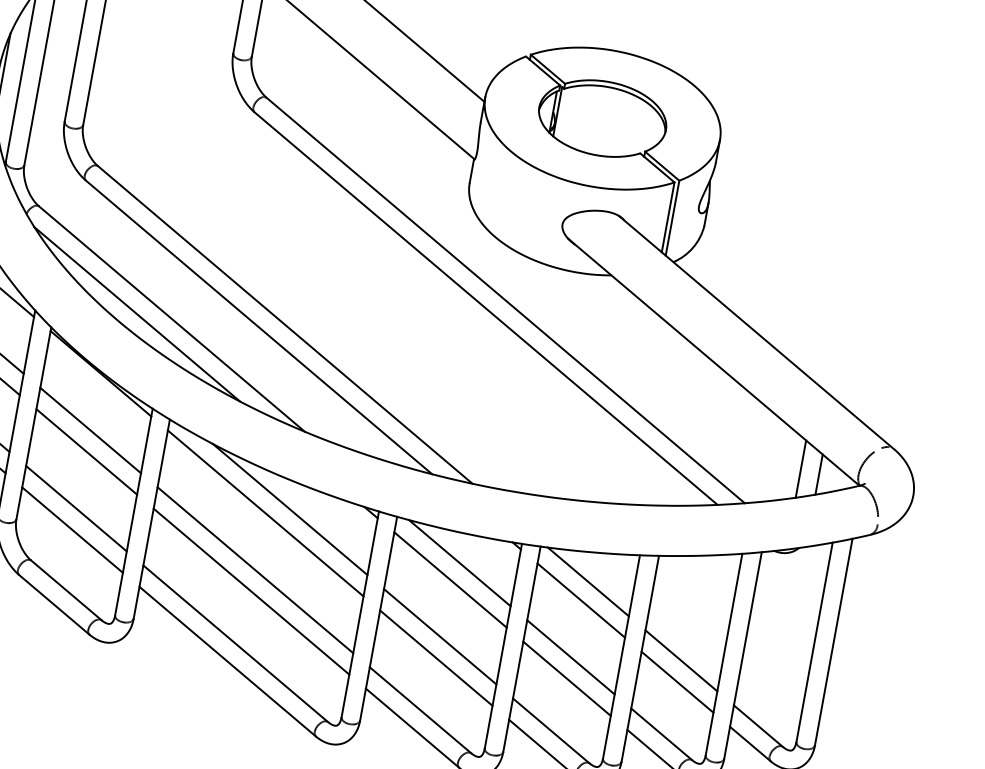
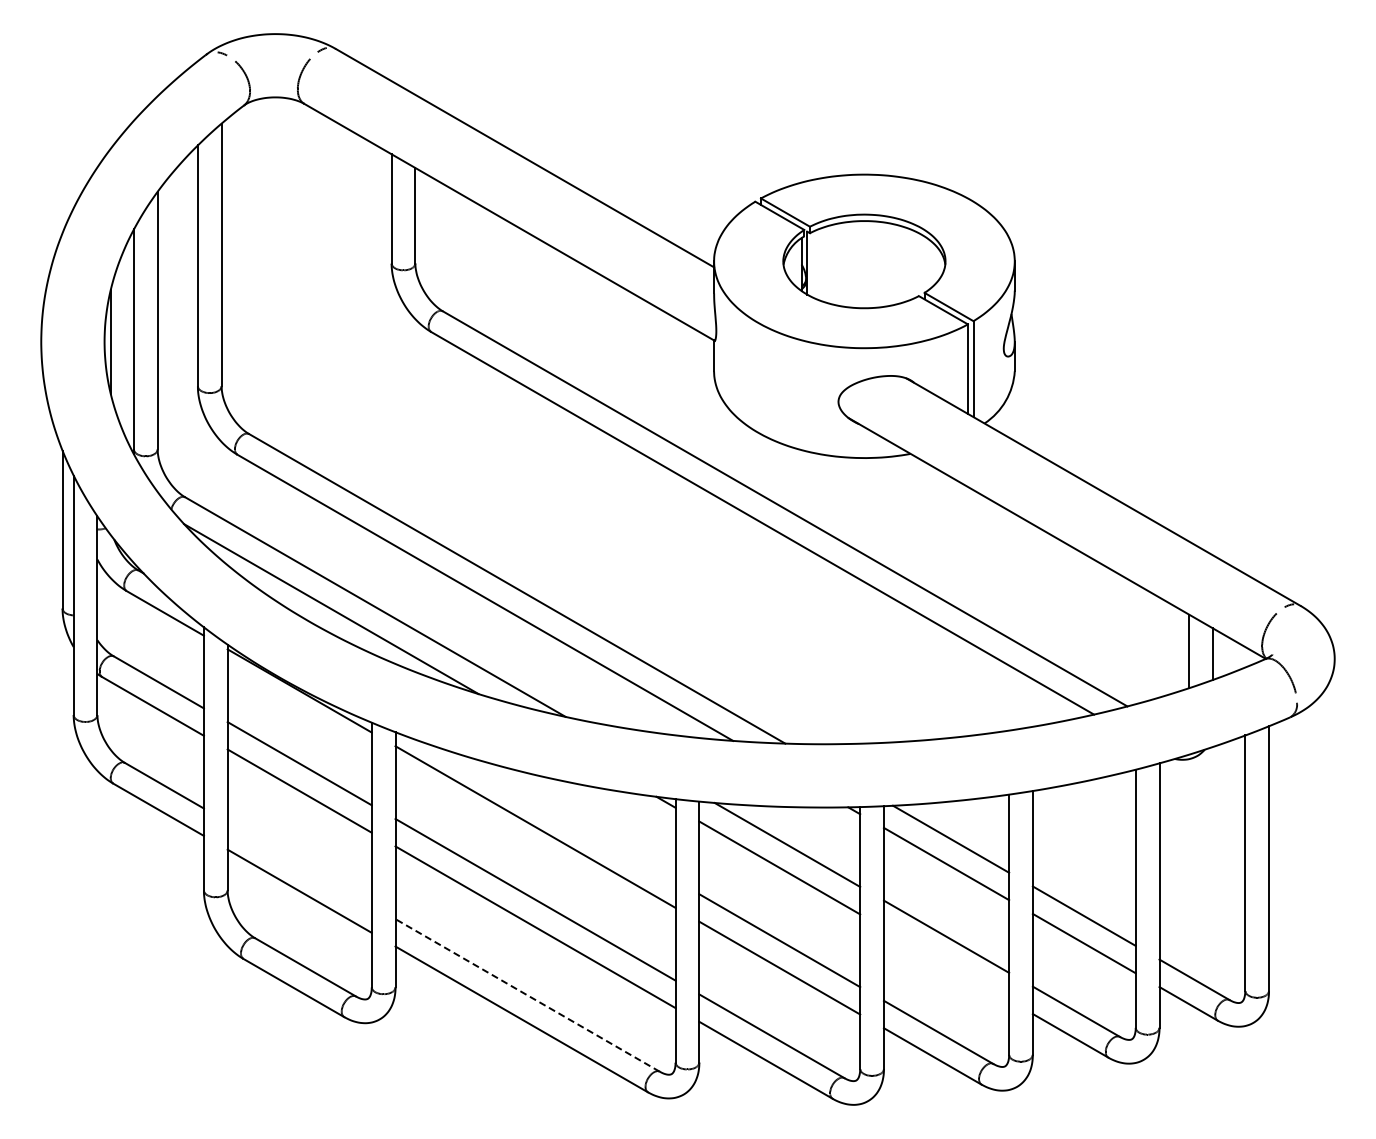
line: (76, 508) -> (299, 863), removed
line: (289, 509) -> (564, 816), removed
line: (235, 643) -> (527, 995), solid -> dashed
line: (566, 679) -> (946, 964), removed

